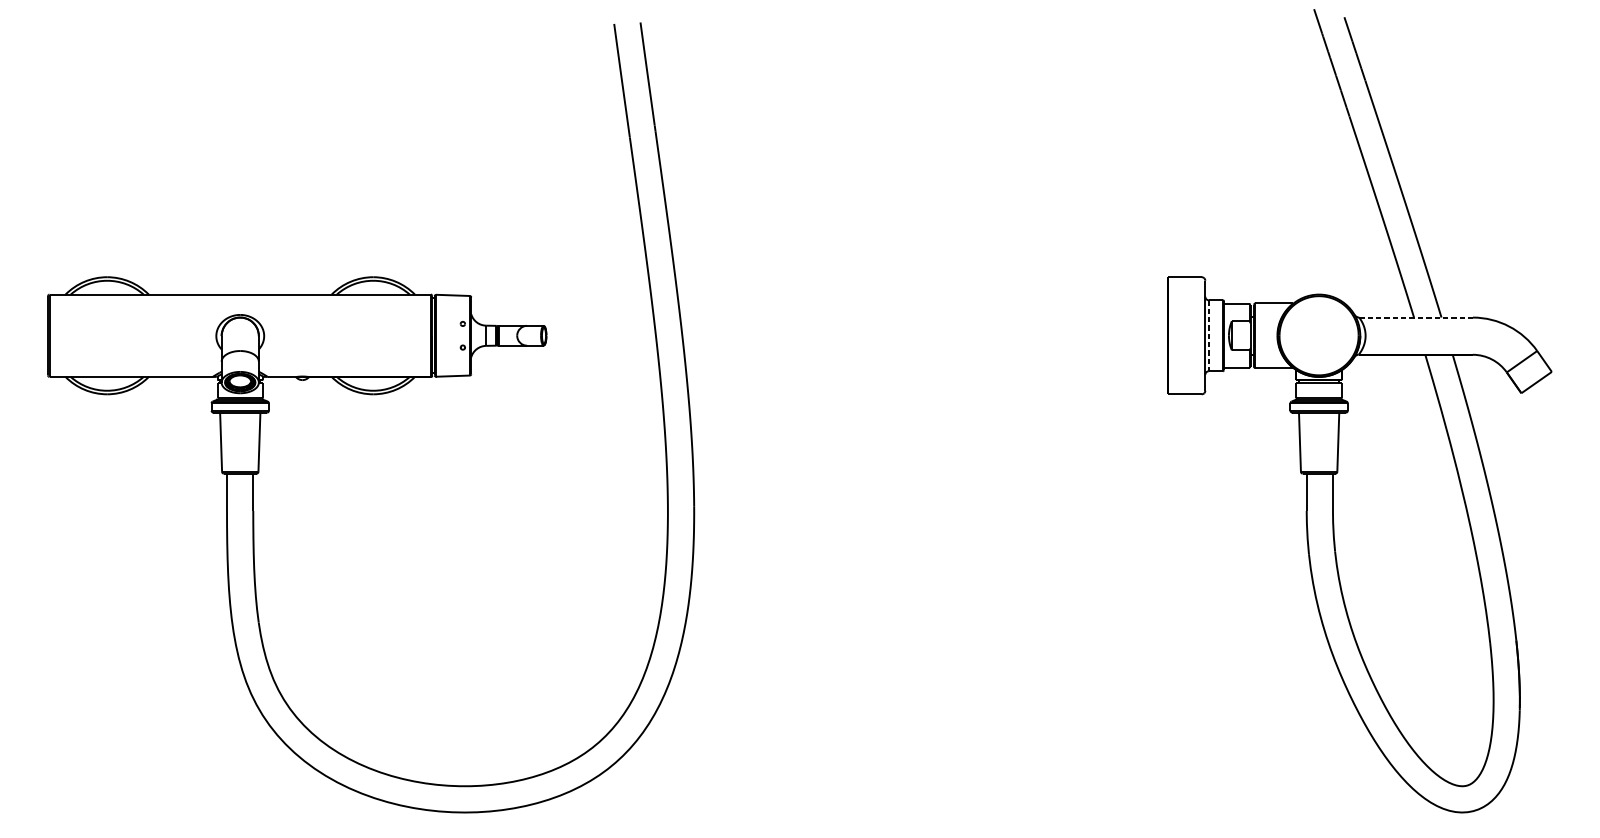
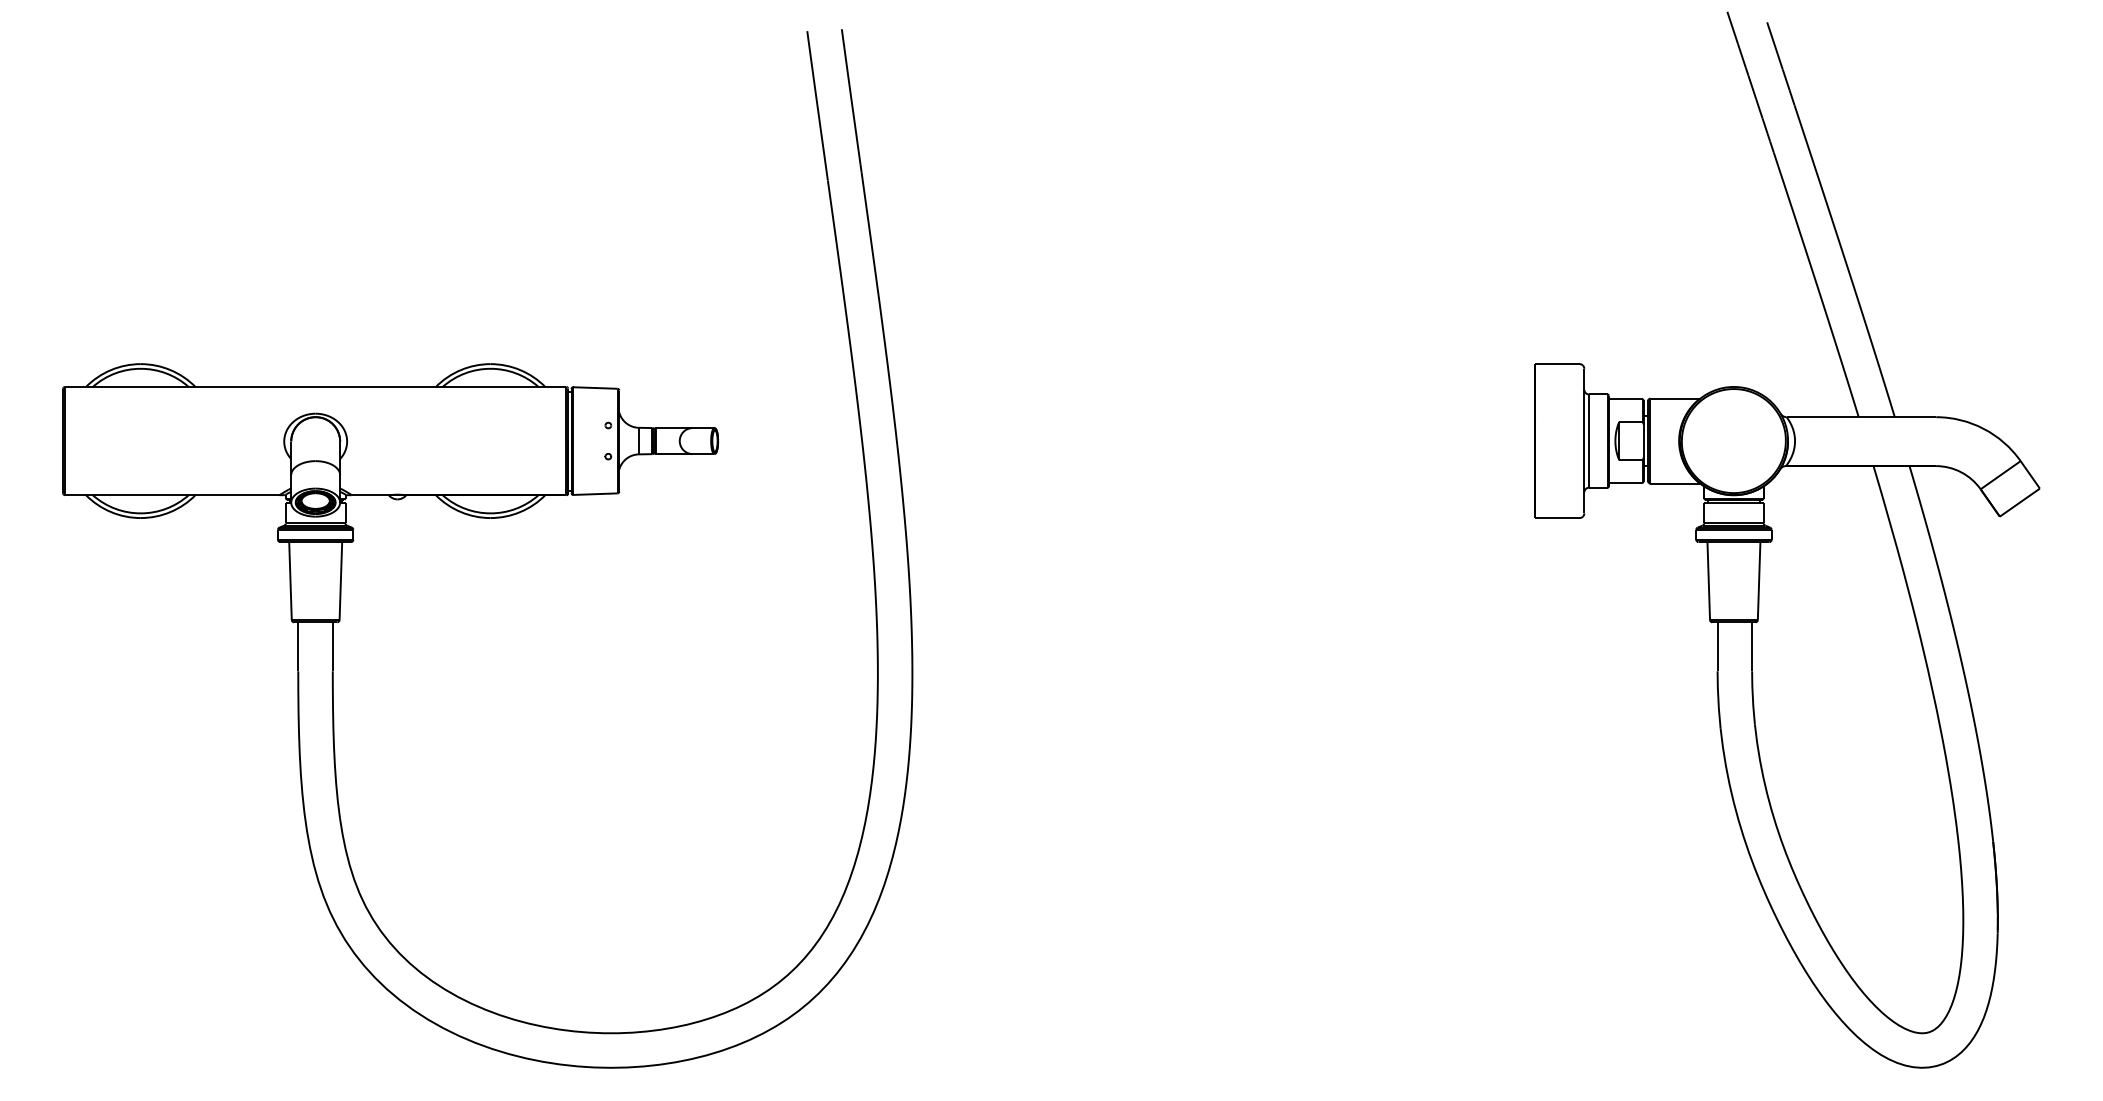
line: (1416, 317) -> (1861, 417), dashed -> solid
line: (1208, 336) -> (1588, 441), dashed -> solid

